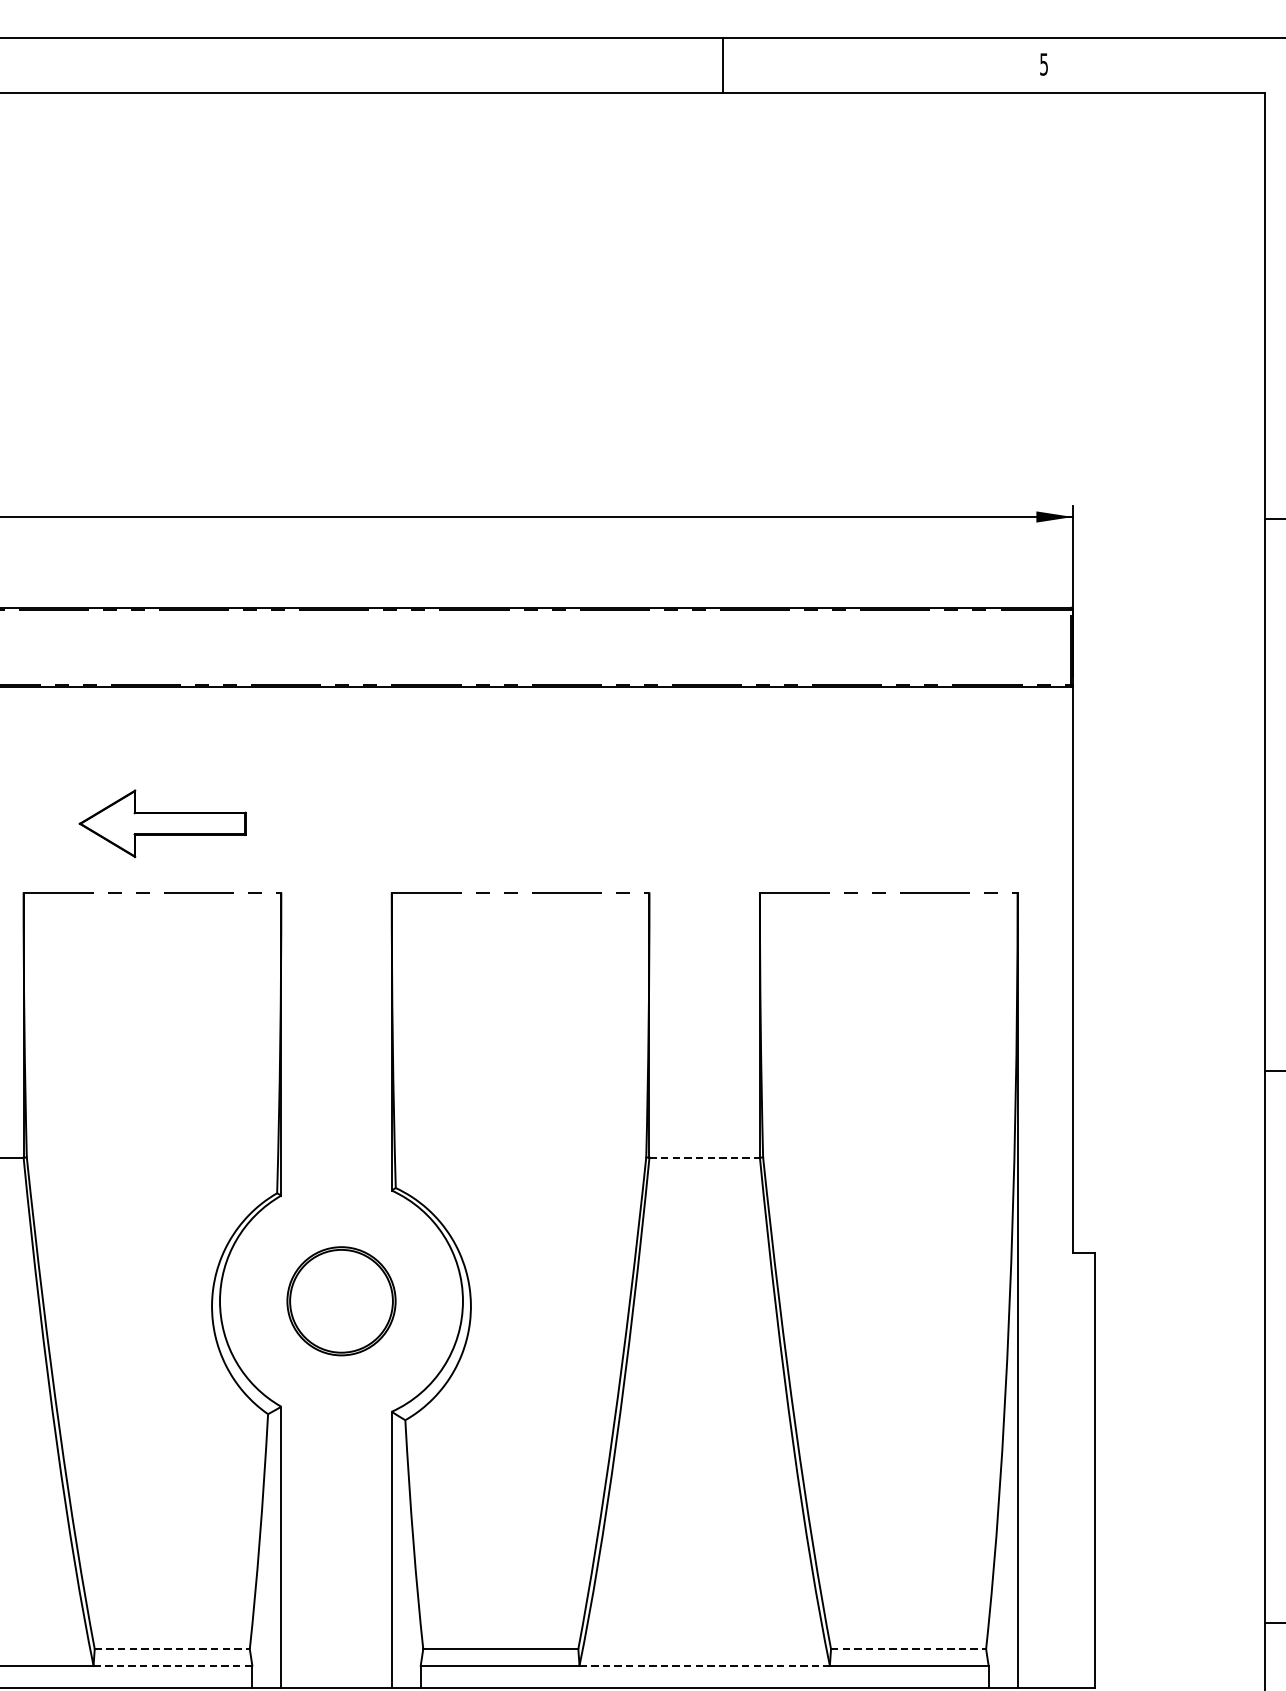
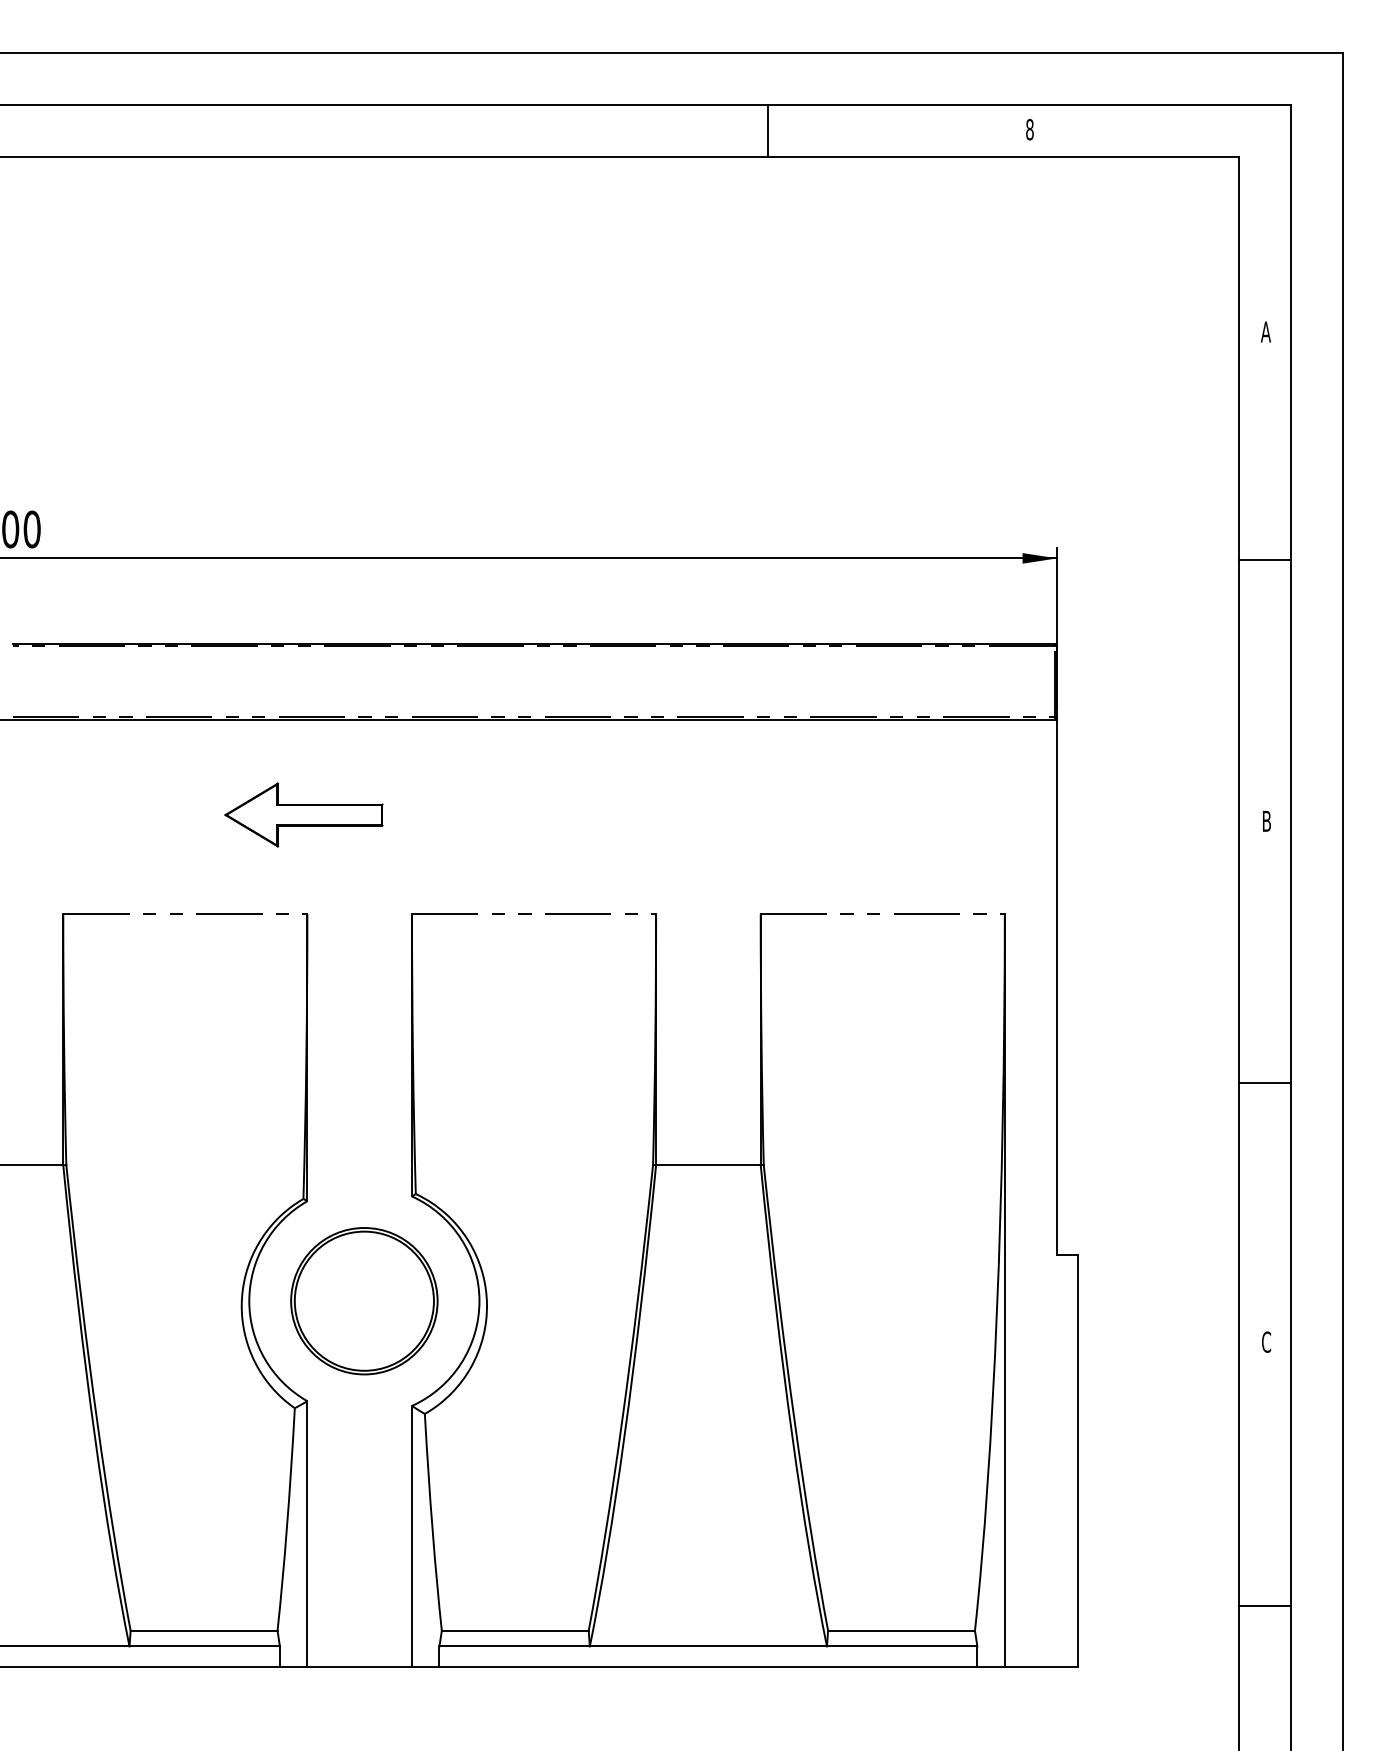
text: (1043, 64) -> (1029, 129), 5 -> 8
line: (723, 65) -> (768, 130), moved
part: (162, 823) -> (303, 814), moved
line: (704, 1157) -> (708, 1165), dashed -> solid
part: (341, 1301) -> (364, 1301), size x1.43
line: (172, 1648) -> (204, 1630), dashed -> solid
line: (909, 1648) -> (902, 1630), dashed -> solid
line: (173, 1665) -> (205, 1646), dashed -> solid
line: (704, 1665) -> (708, 1646), dashed -> solid

